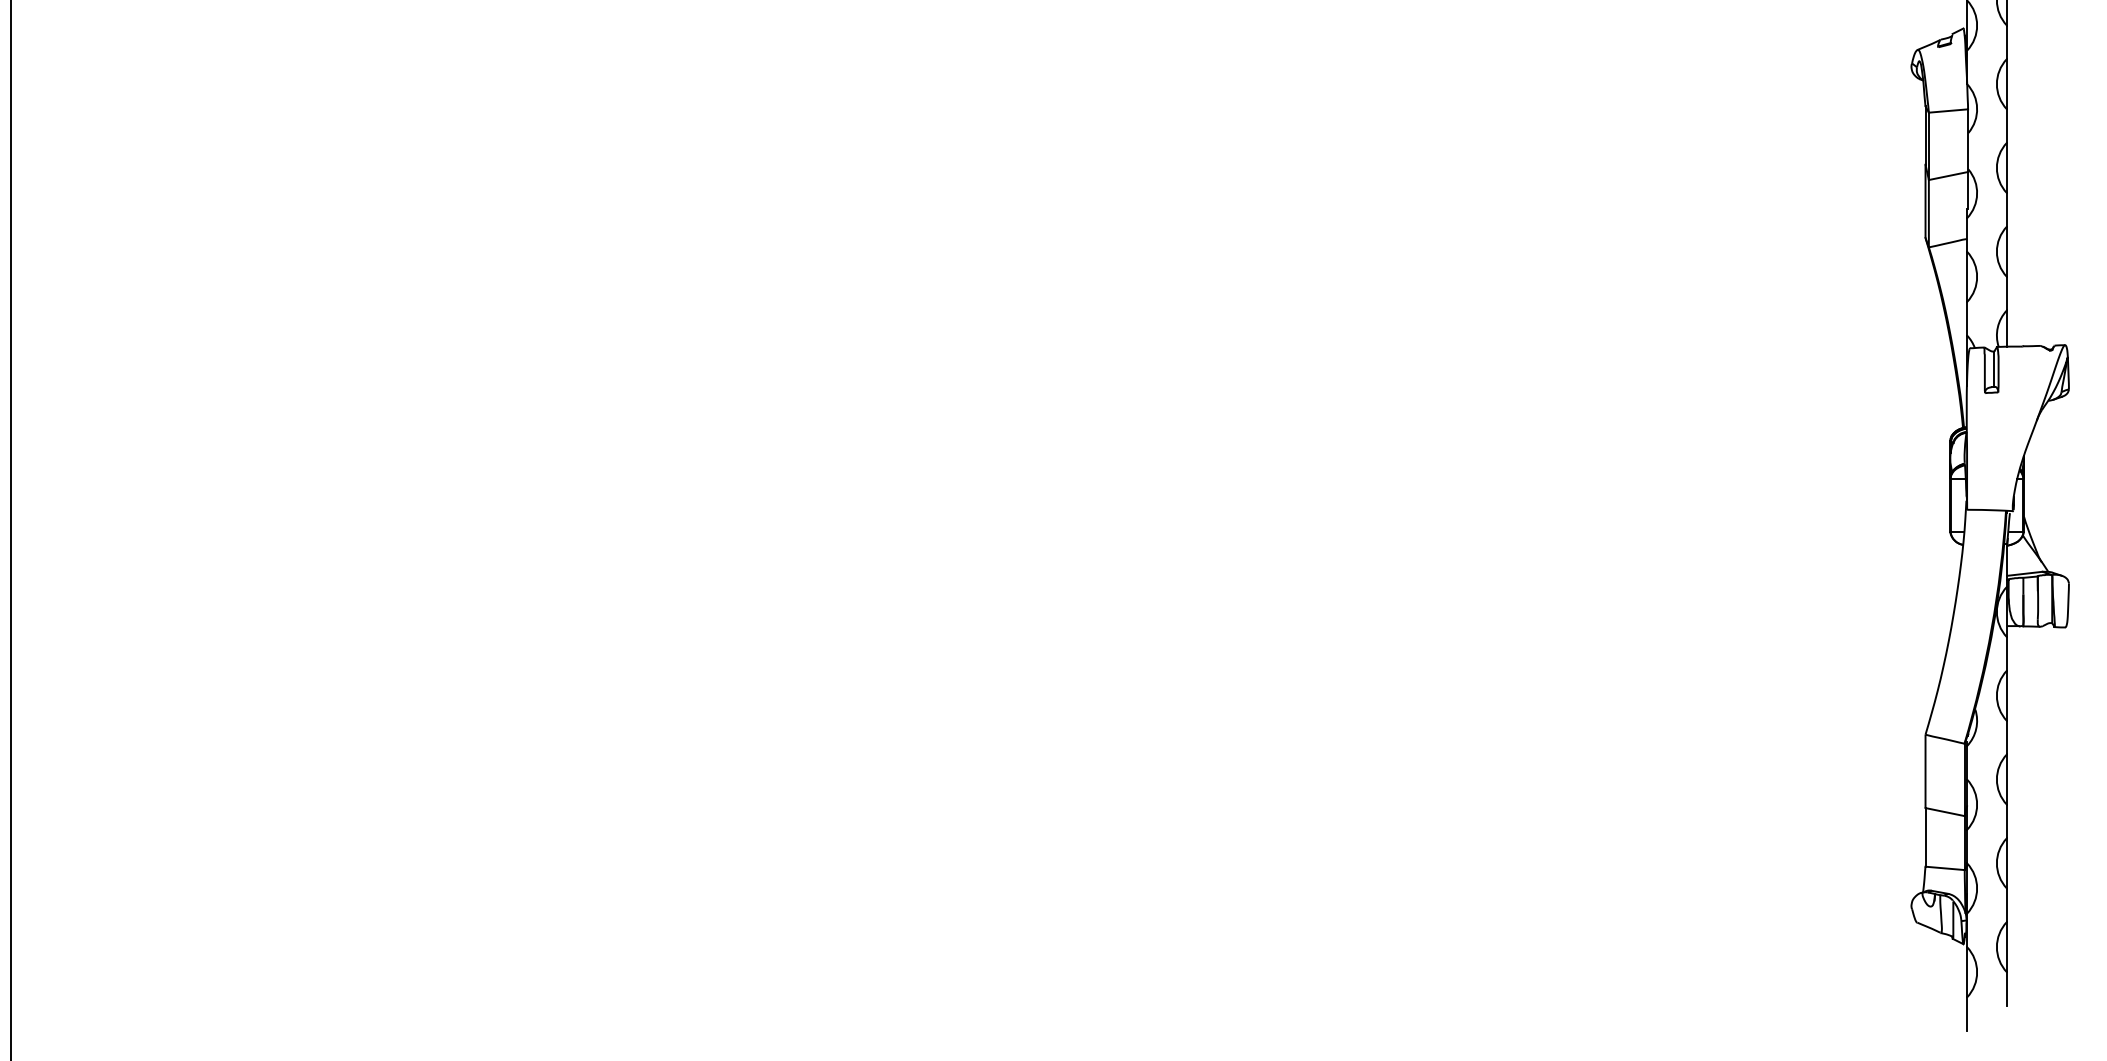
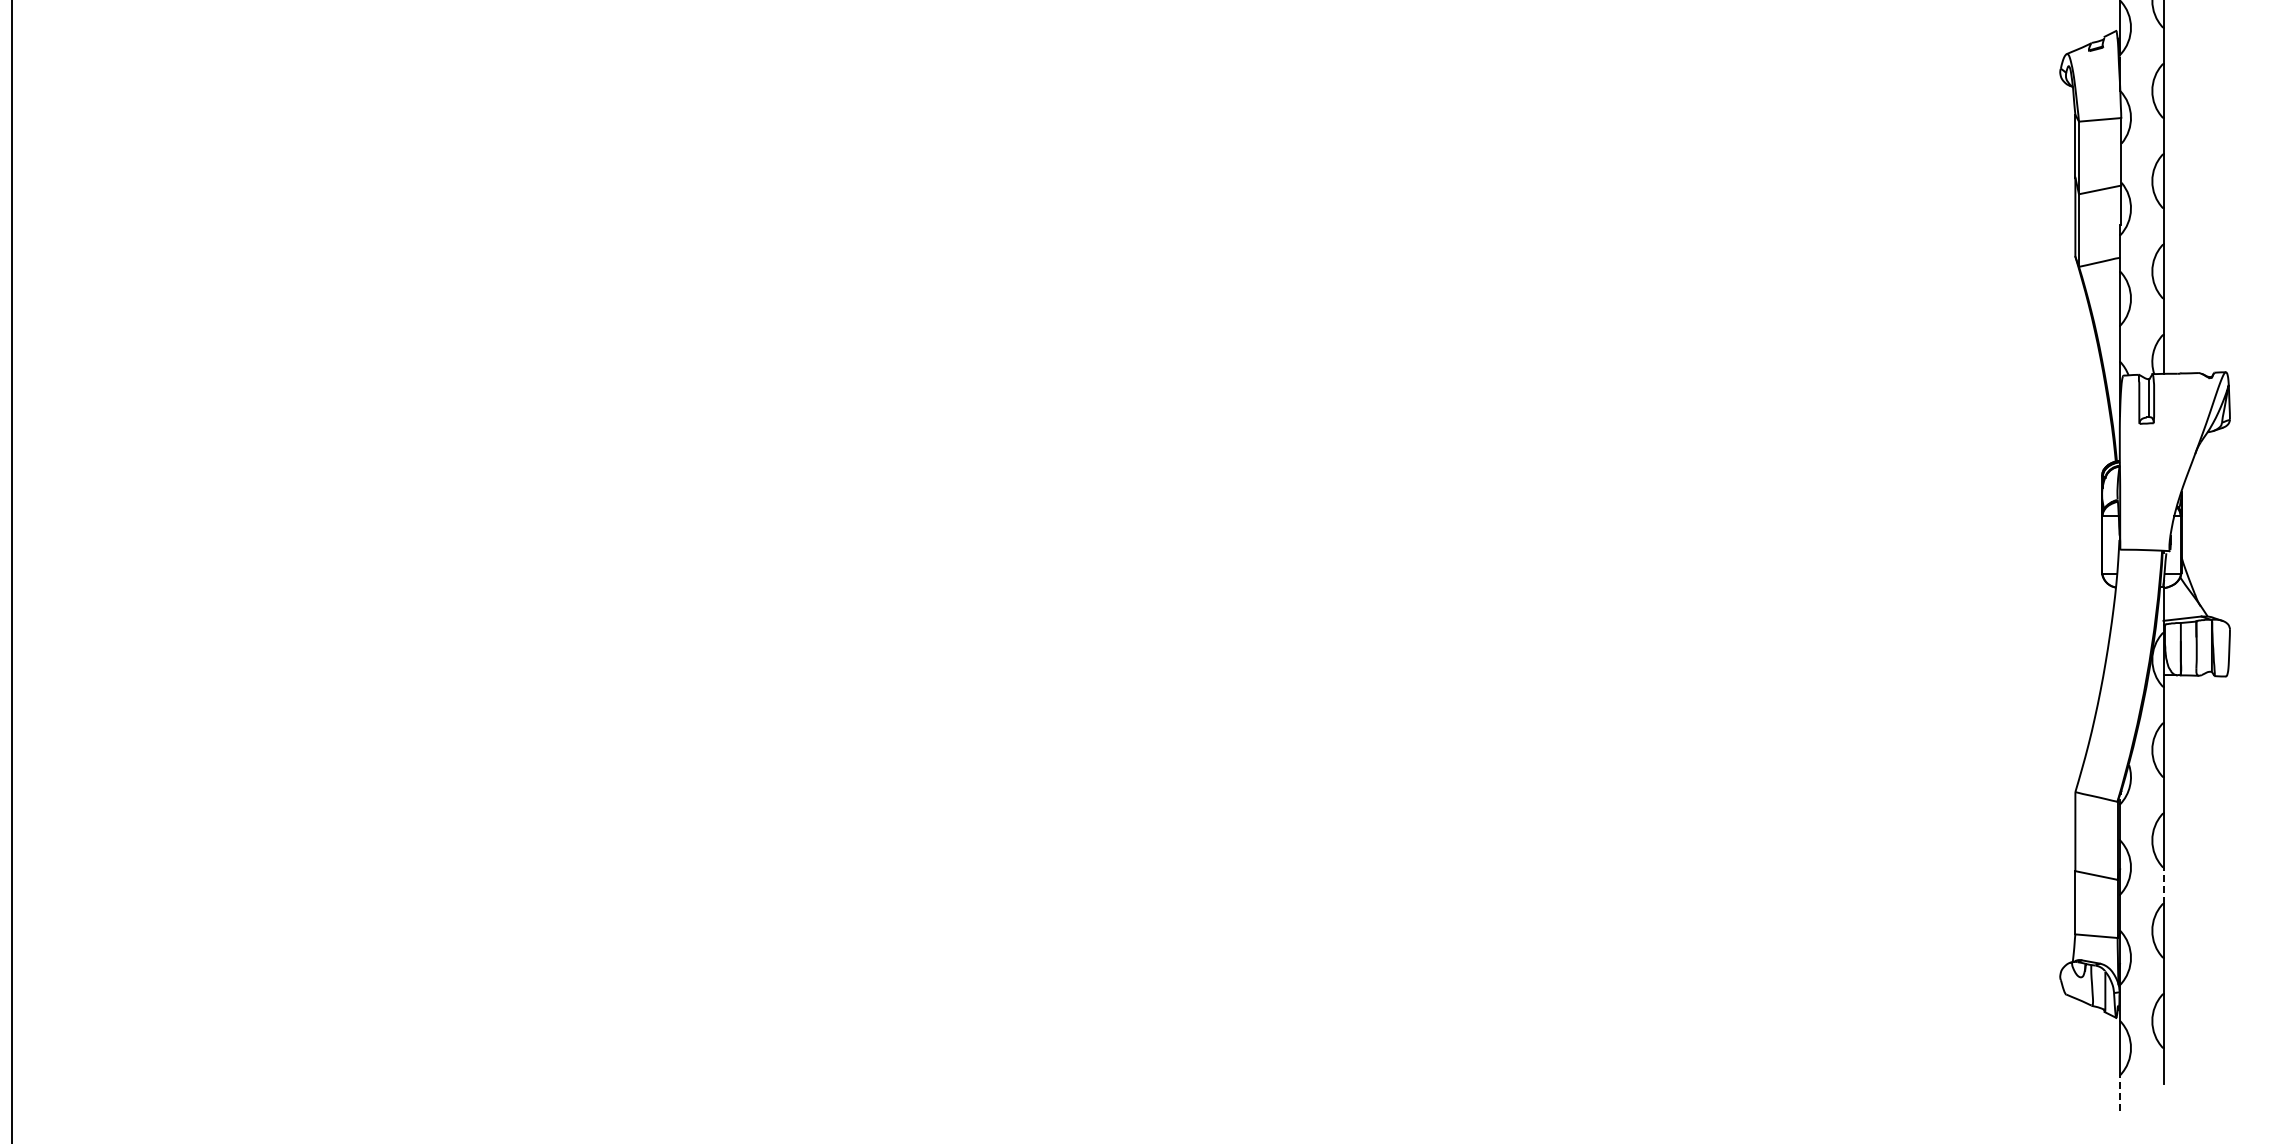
line: (2007, 821) -> (2163, 885), solid -> dashed
line: (1967, 1013) -> (2120, 1092), solid -> dashed

